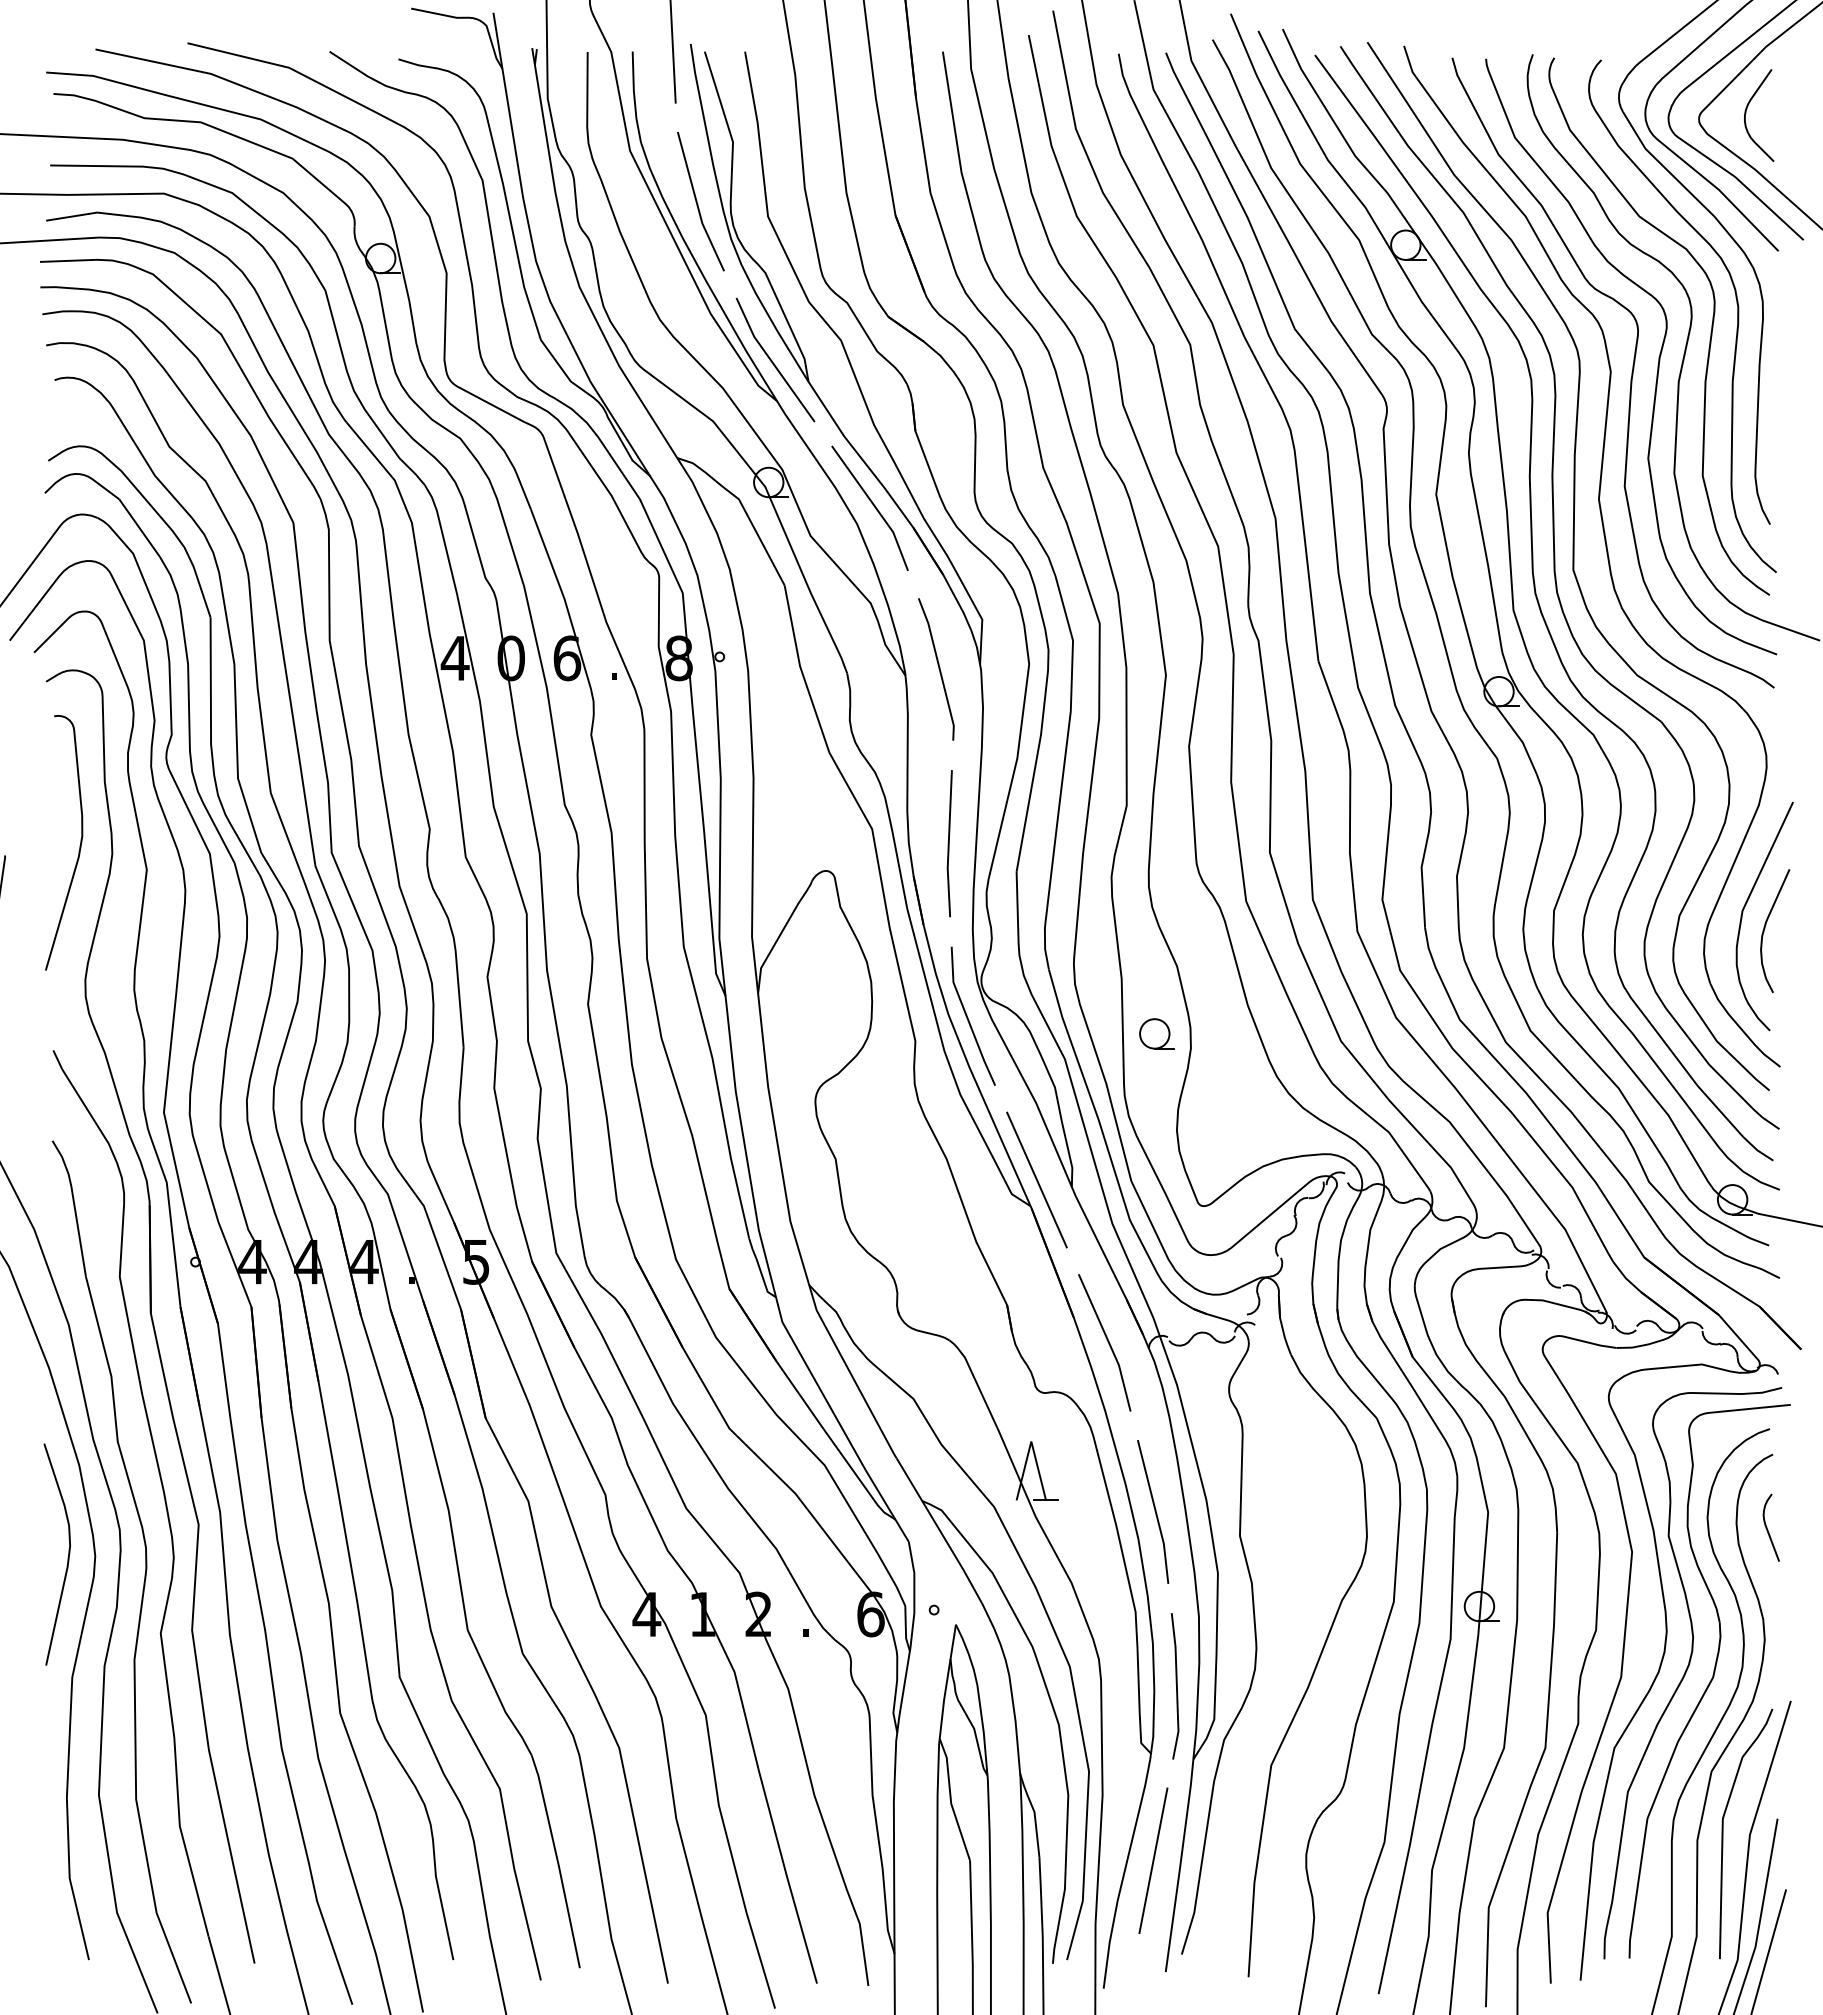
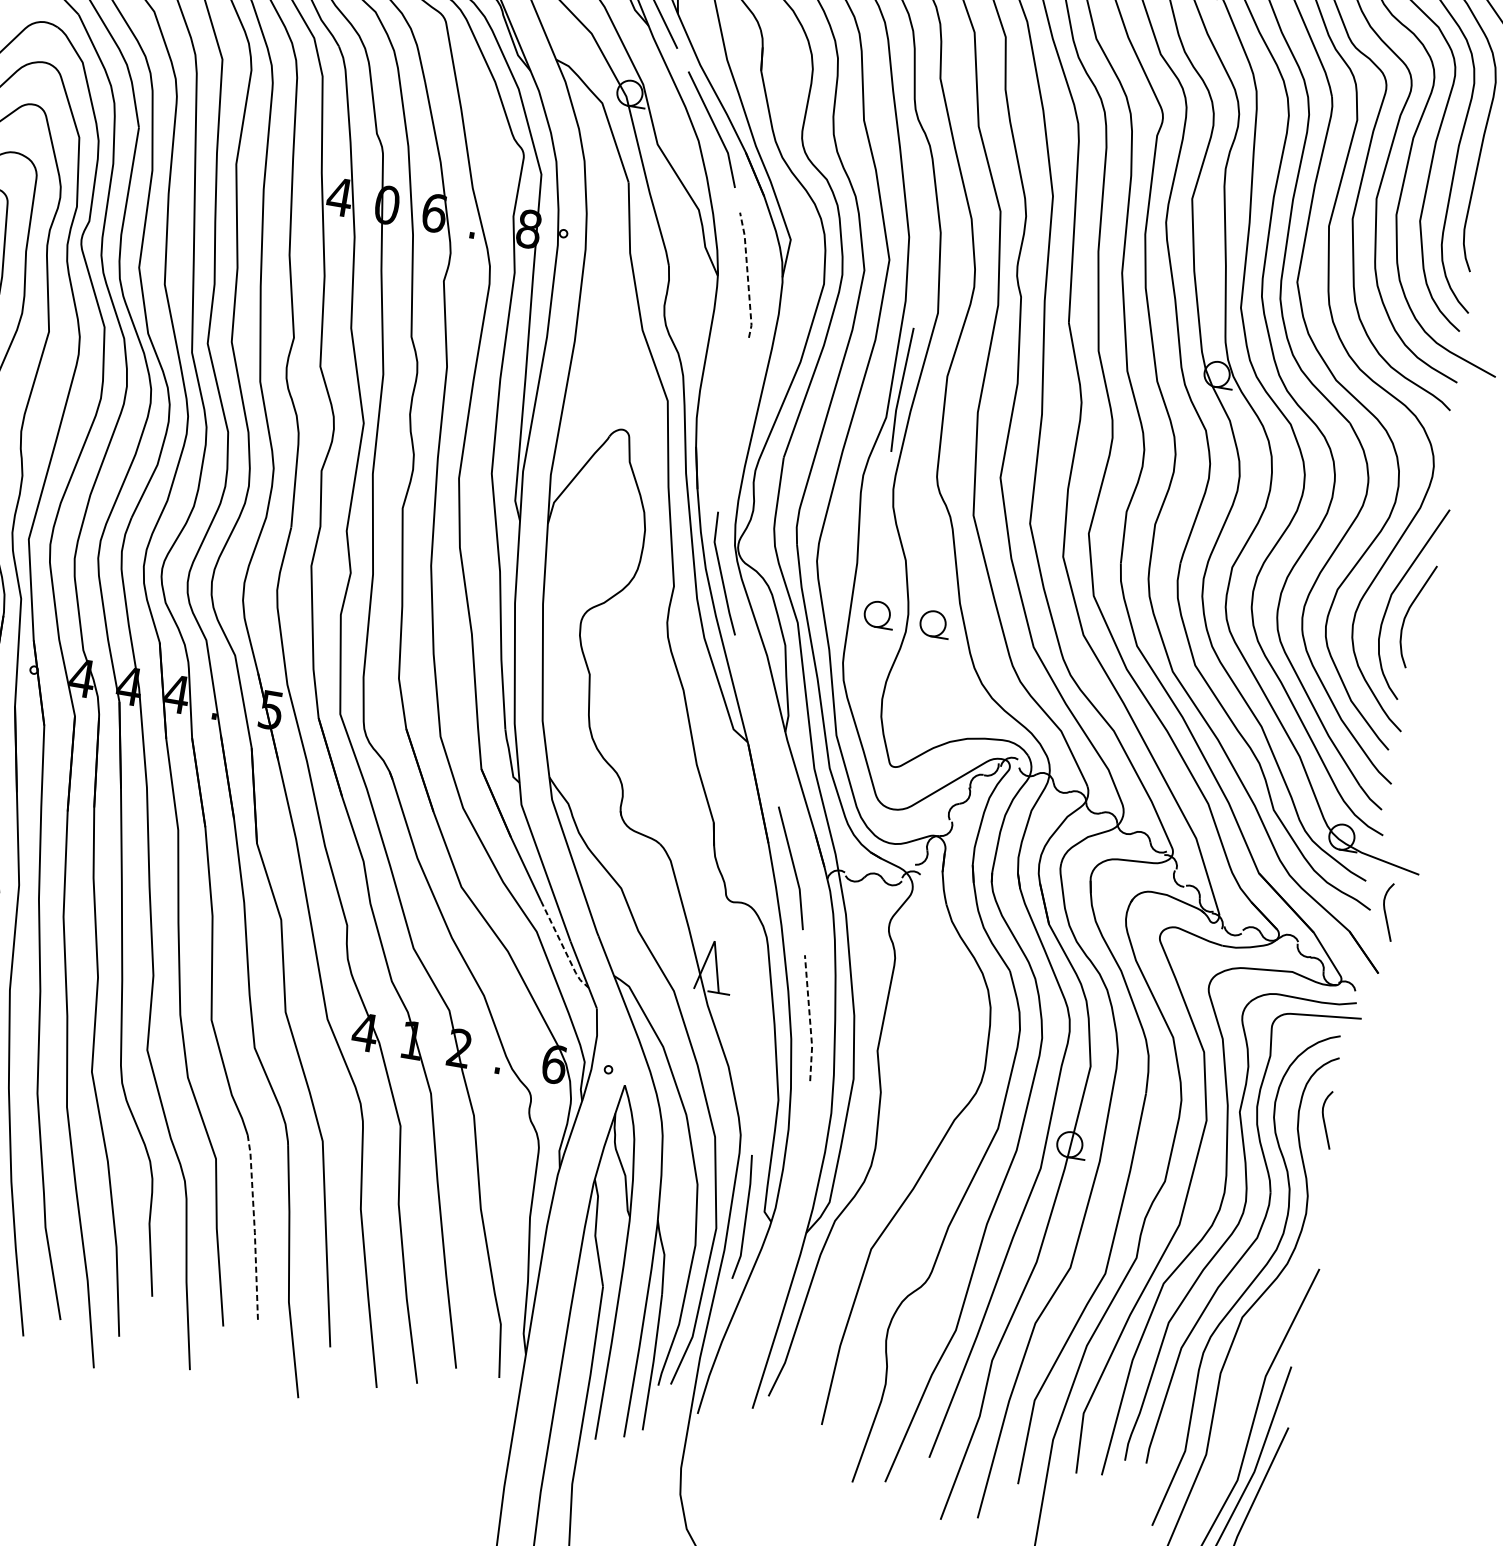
line: (939, 668) -> (747, 274), solid -> dashed
line: (949, 843) -> (901, 389), moved
part: (1222, 1033) -> (934, 623), added
line: (1036, 1179) -> (756, 720), removed
curve: (1798, 1278) -> (1386, 913), added
line: (858, 1477) -> (563, 946), solid -> dashed
line: (1155, 1512) -> (809, 1018), solid -> dashed
line: (1176, 1686) -> (745, 1217), moved
curve: (1723, 1833) -> (1243, 1371), removed
line: (1153, 1860) -> (758, 1312), removed
line: (557, 1861) -> (254, 1228), solid -> dashed

